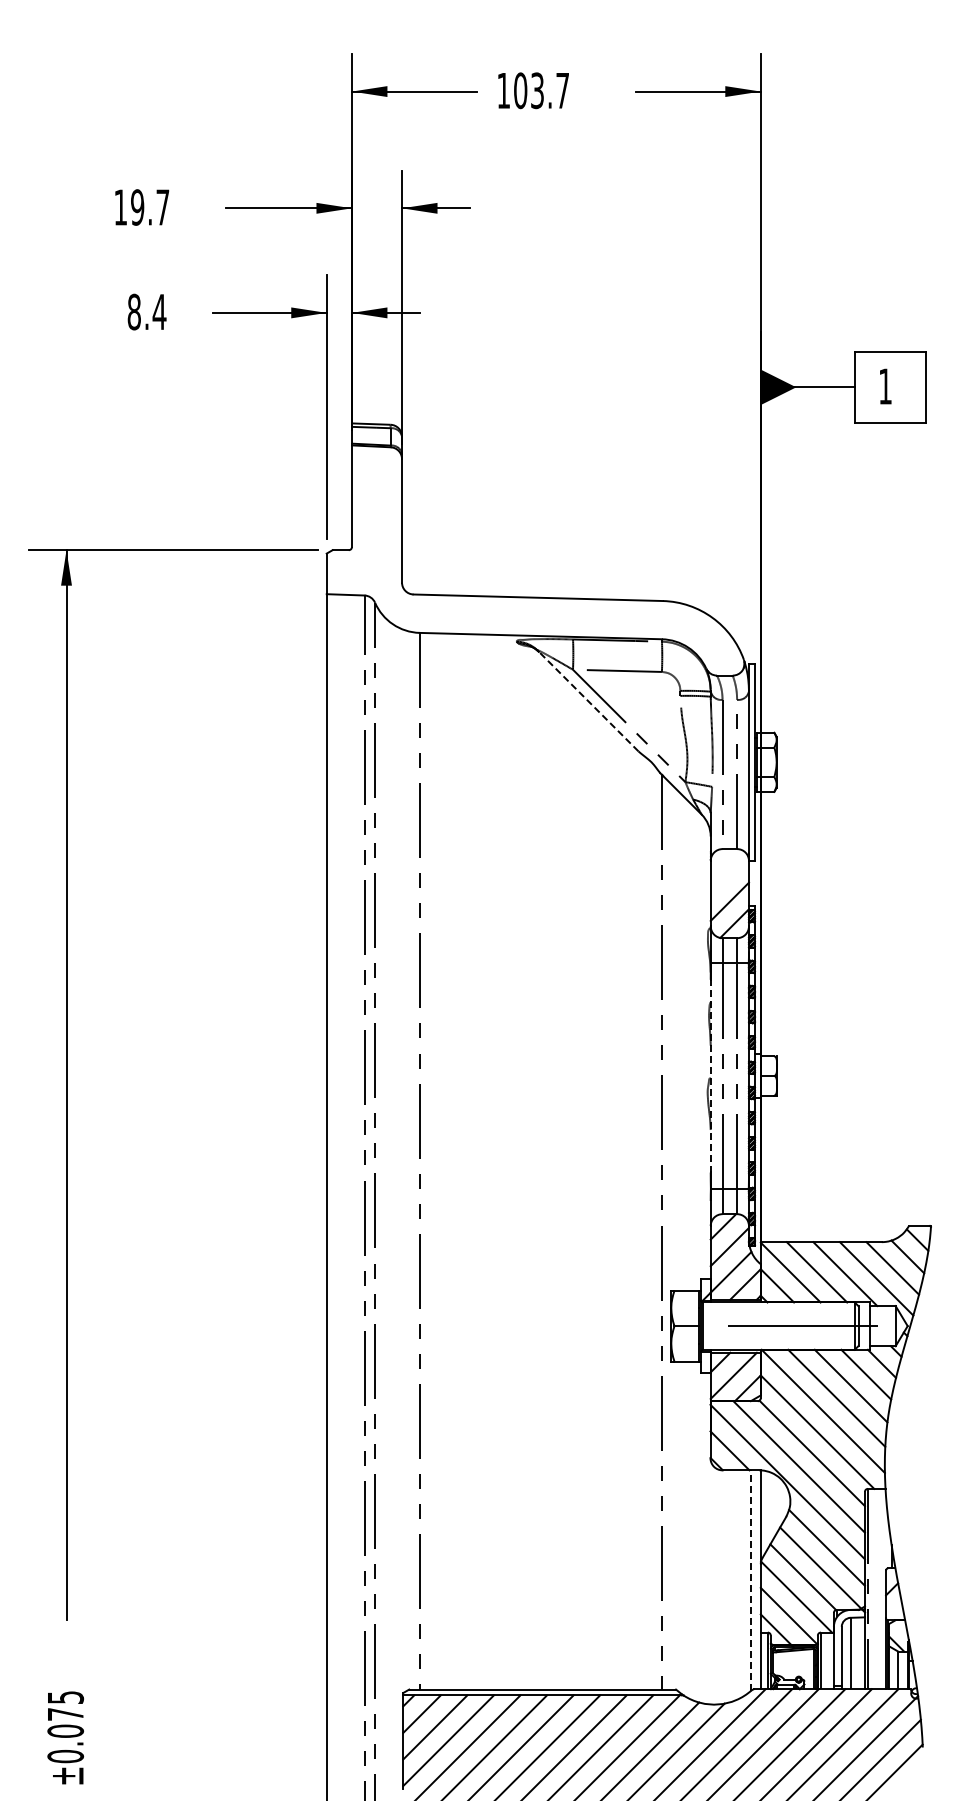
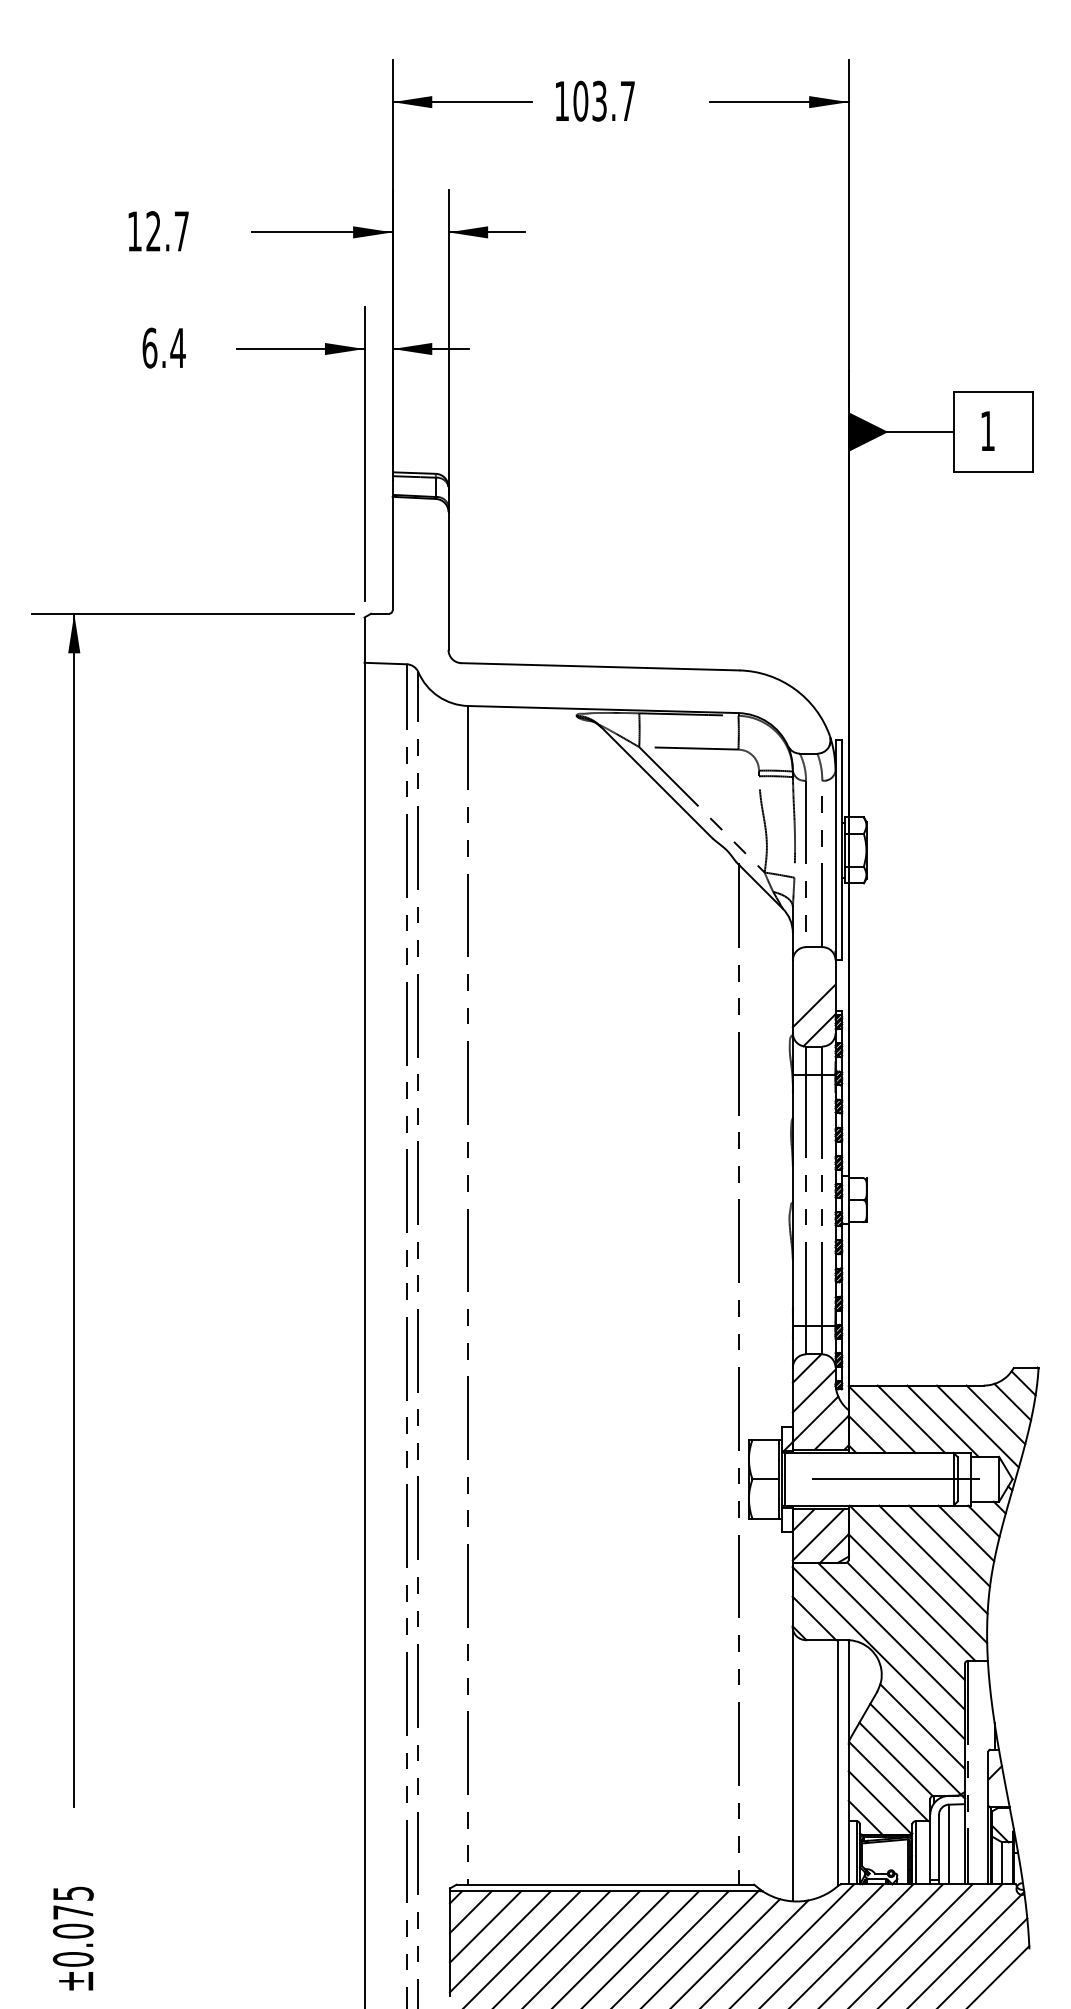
text: (137, 207) -> (153, 231), 19.7 -> 12.7
text: (134, 311) -> (150, 347), 8.4 -> 6.4
line: (587, 700) -> (655, 781), dashed -> solid
line: (710, 1075) -> (792, 1199), dashed -> solid
line: (750, 1580) -> (837, 1763), dashed -> solid
line: (710, 1582) -> (792, 1765), added

